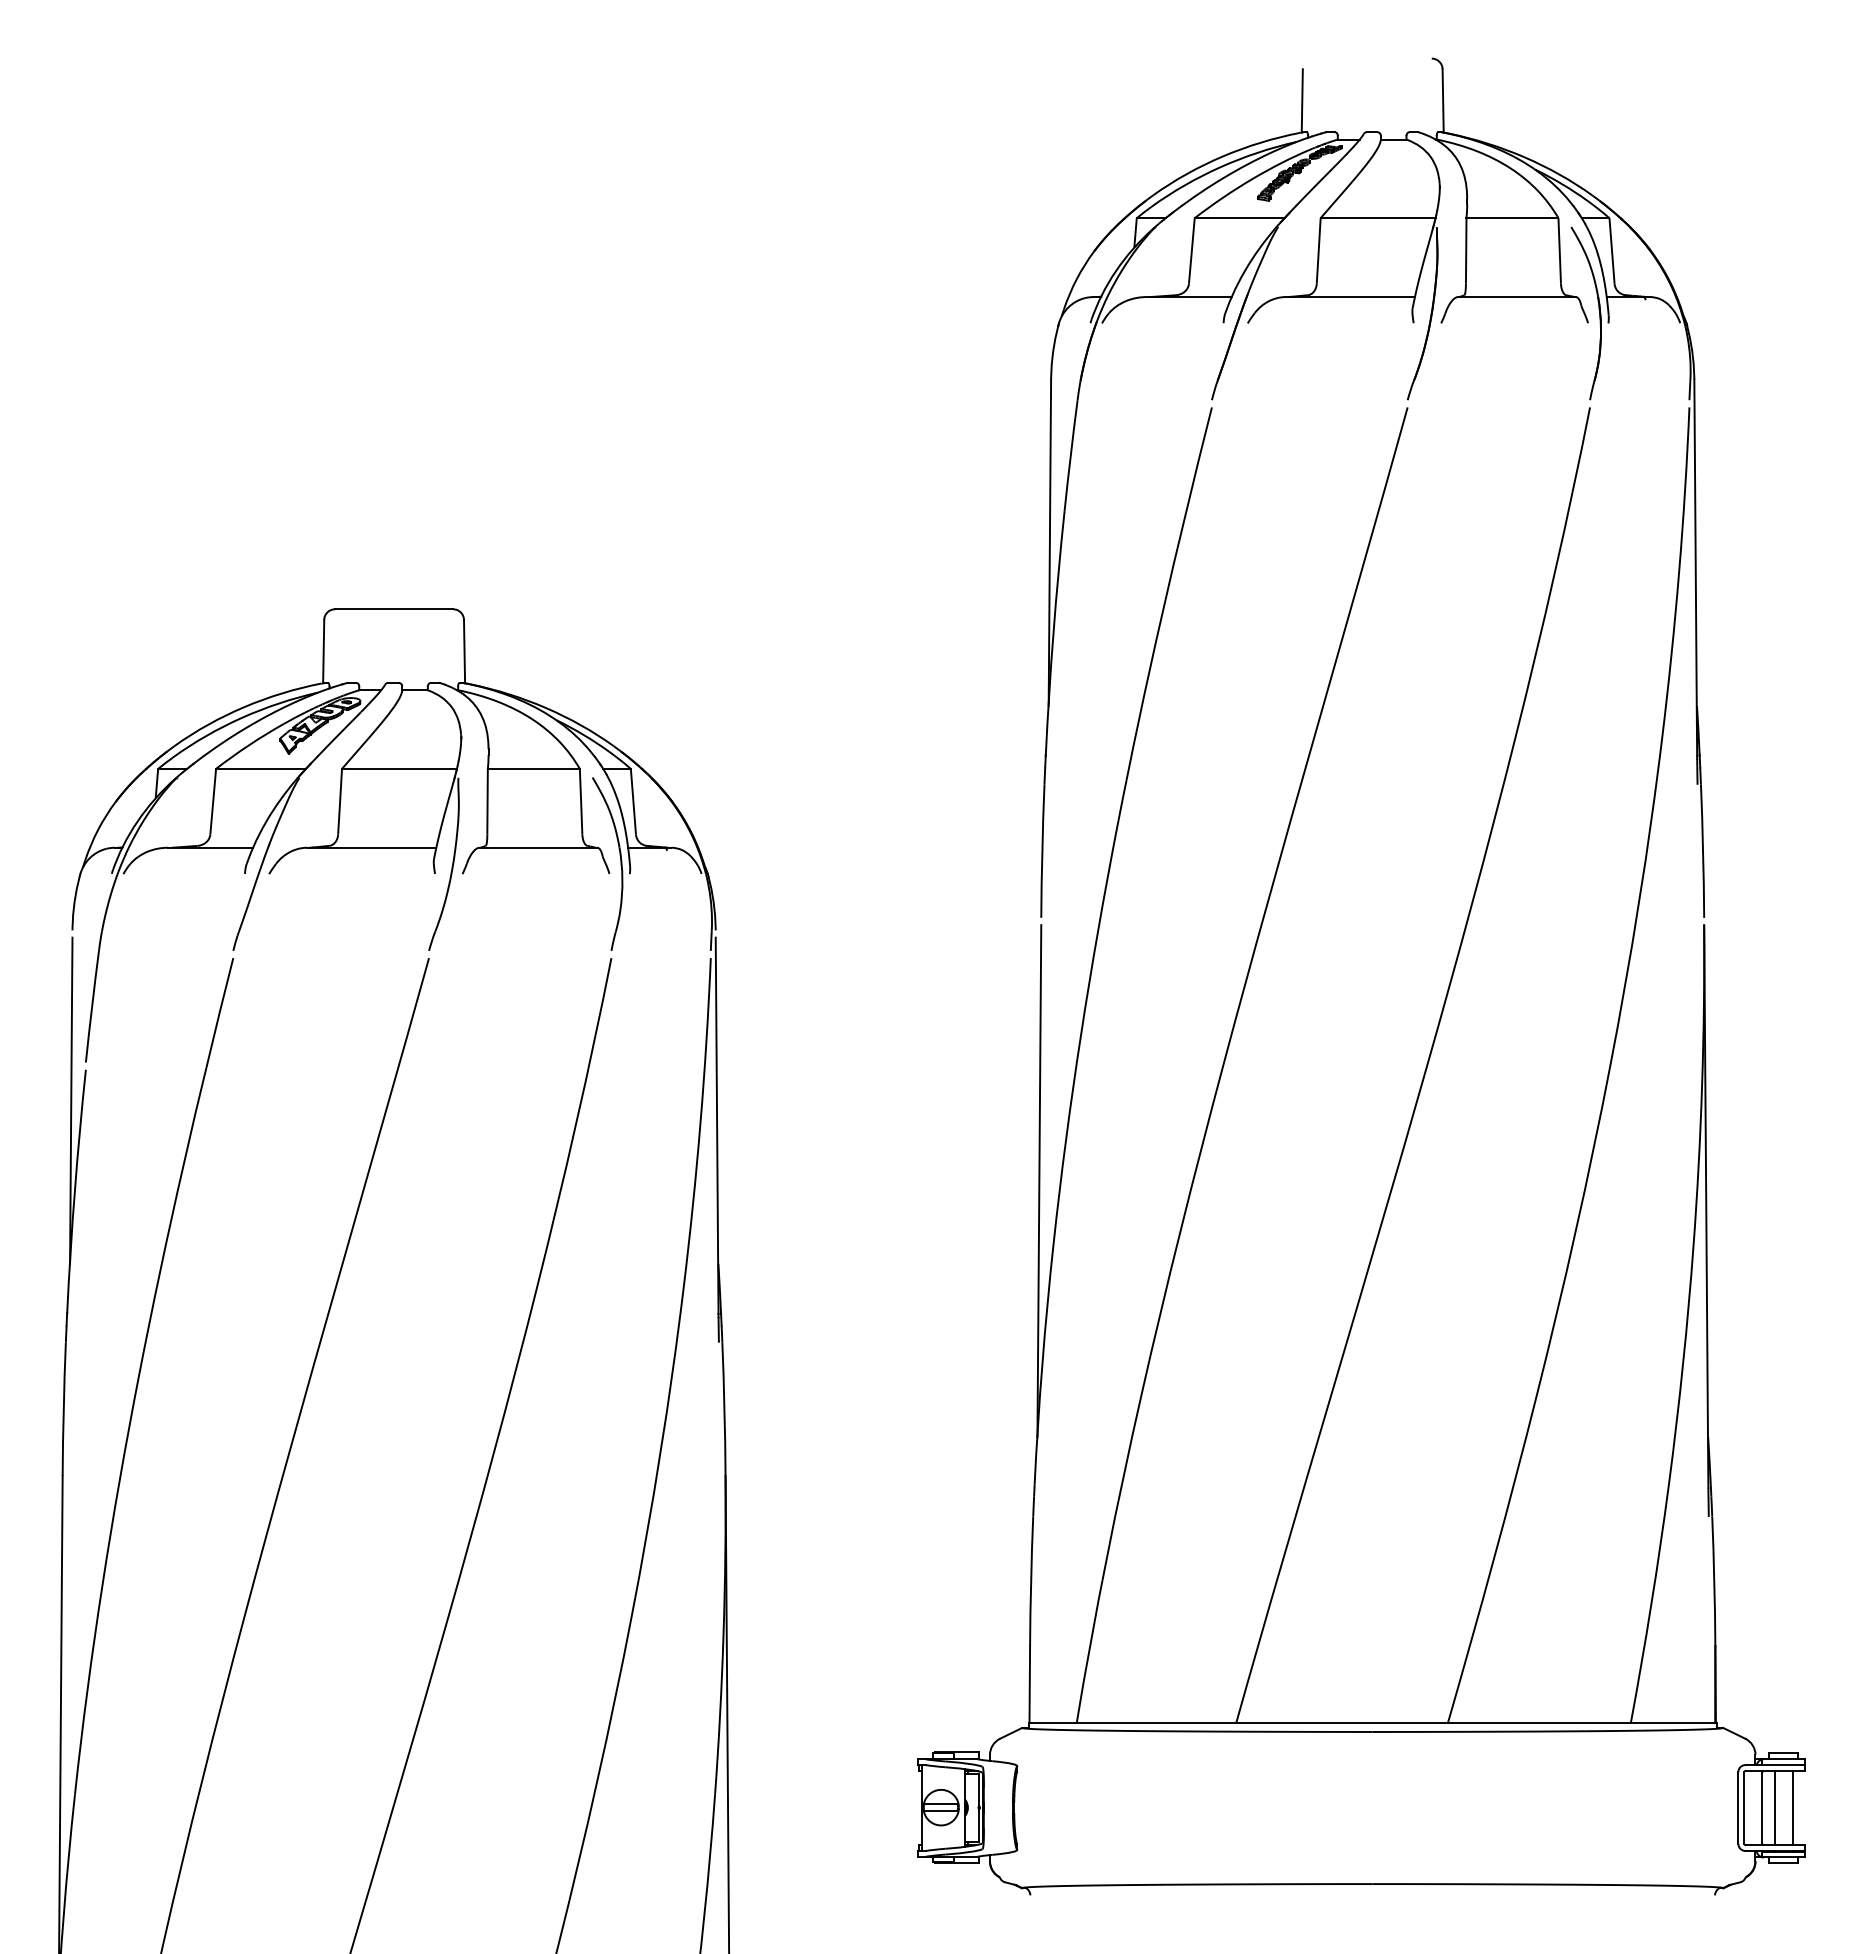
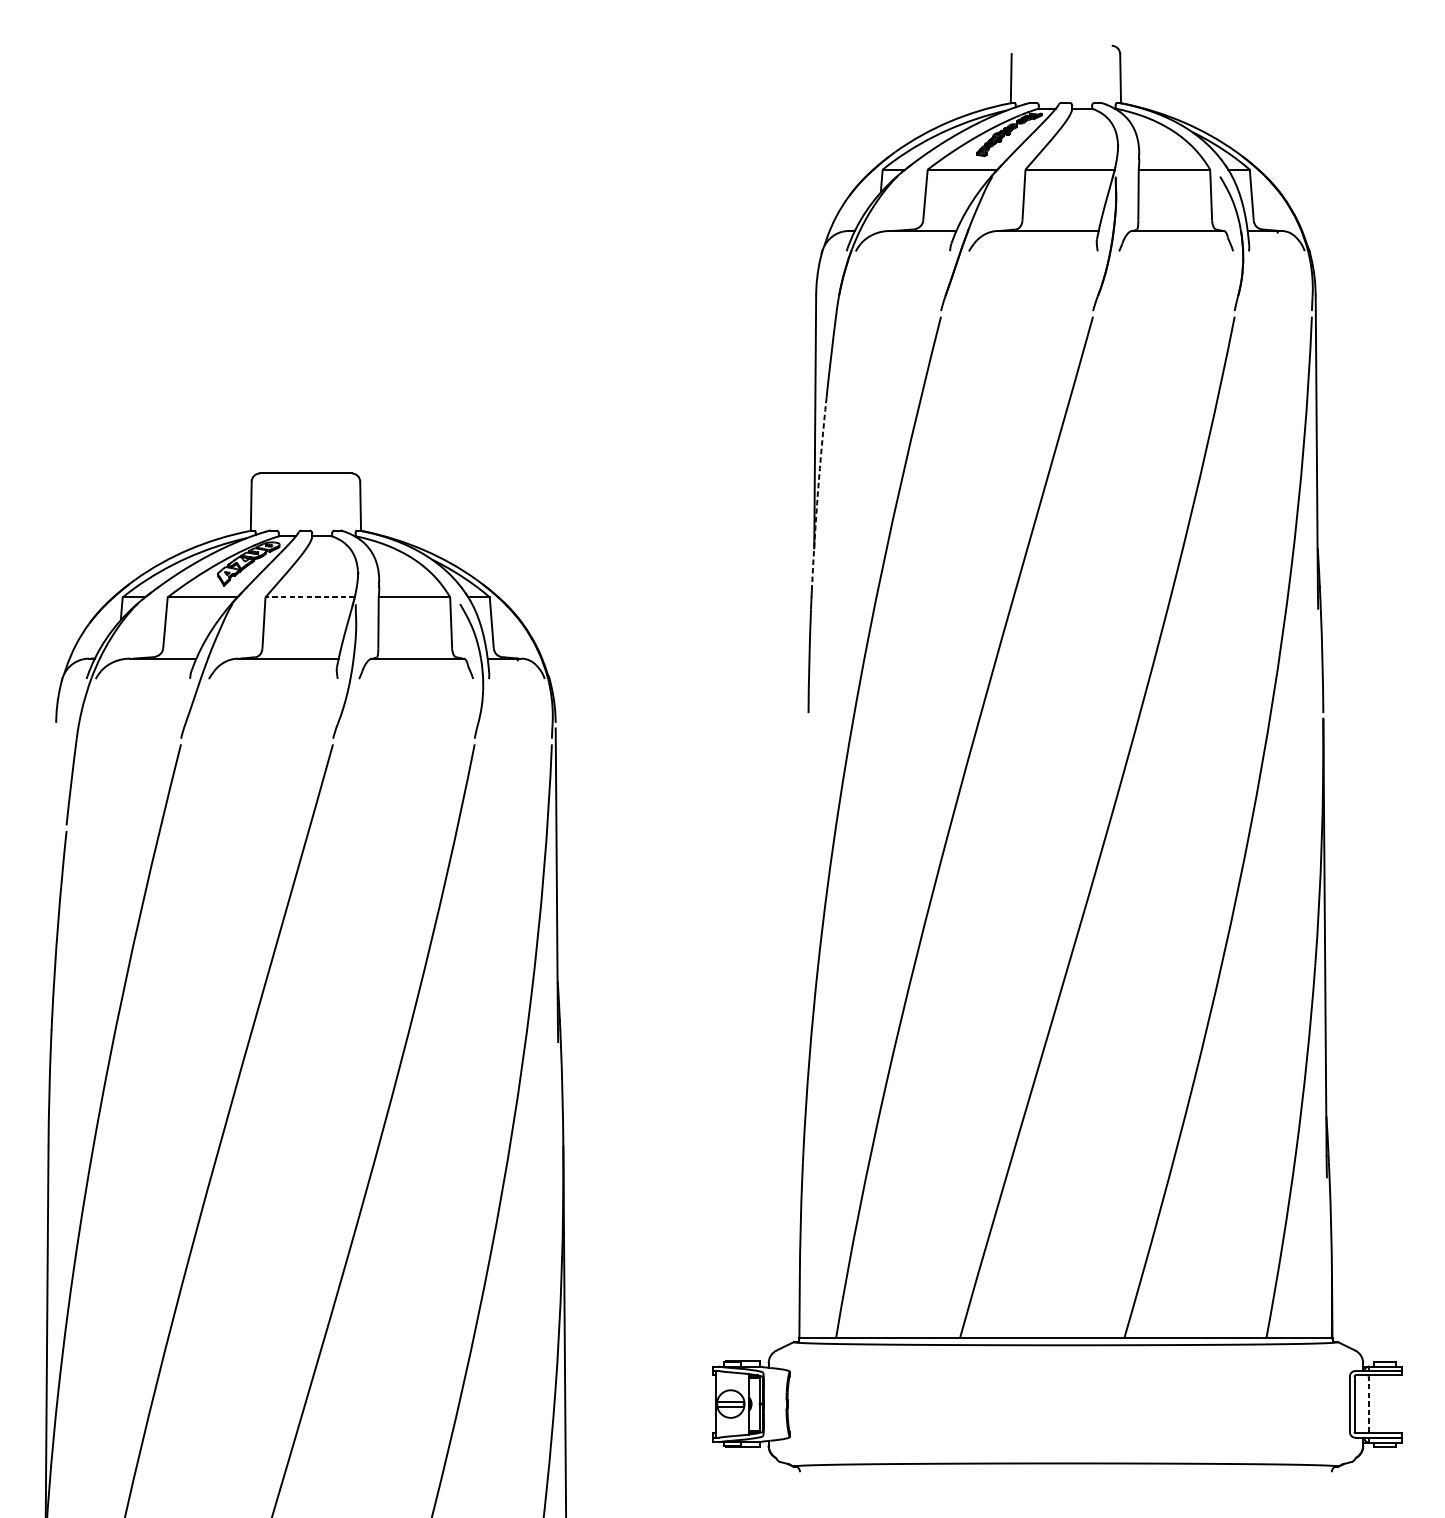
arc: (1053, 633) -> (818, 492), solid -> dashed
line: (398, 768) -> (309, 597), solid -> dashed
line: (71, 1100) -> (55, 854), removed
line: (1039, 1181) -> (807, 917), removed
line: (1774, 1807) -> (1377, 1403), removed
line: (1792, 1807) -> (1391, 1403), removed
line: (1762, 1808) -> (1368, 1404), solid -> dashed

